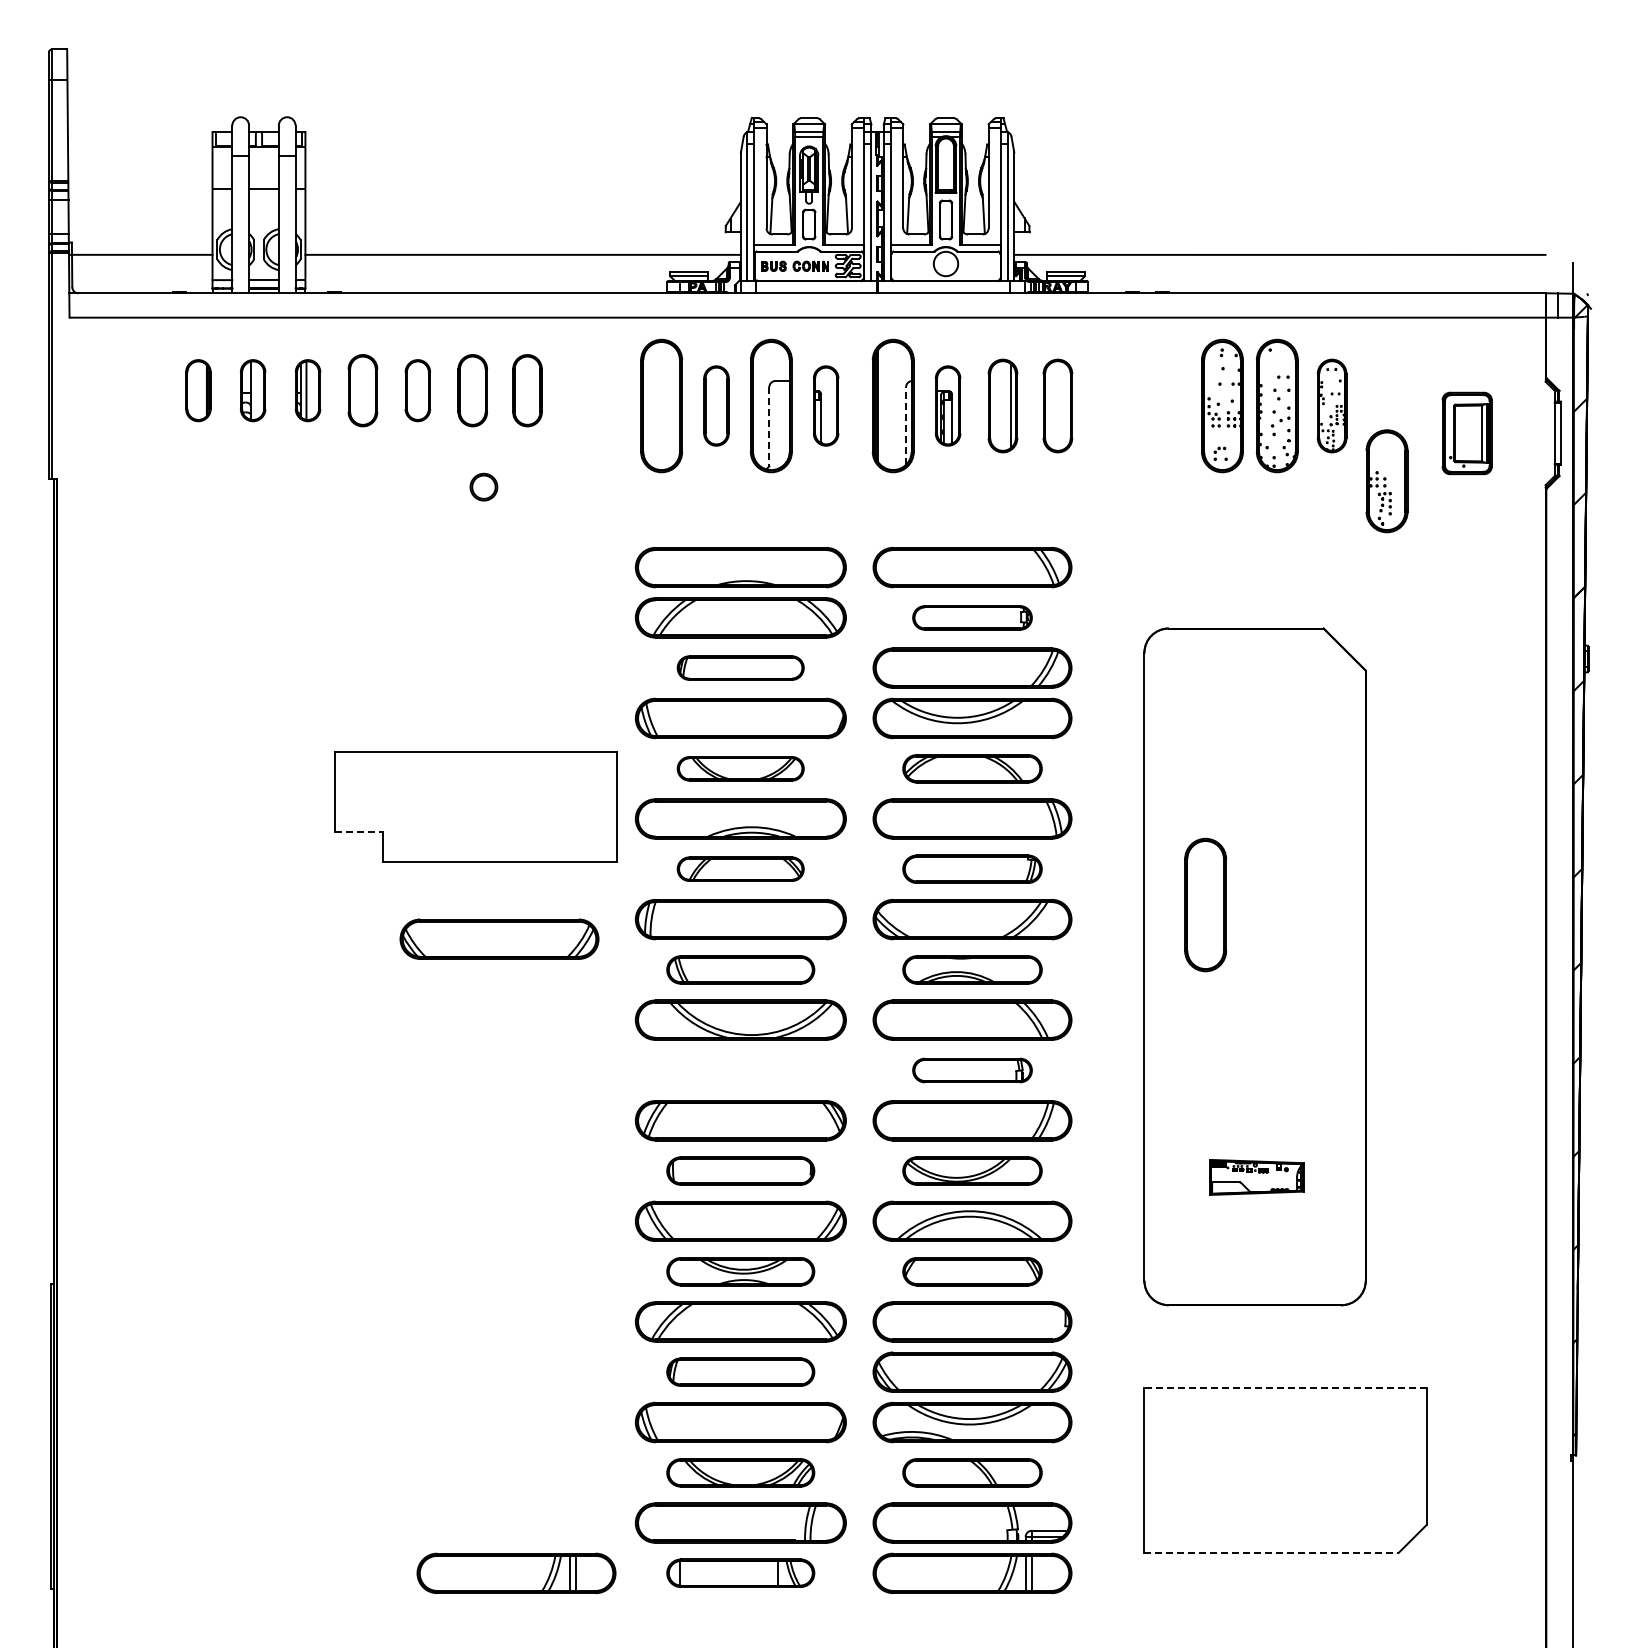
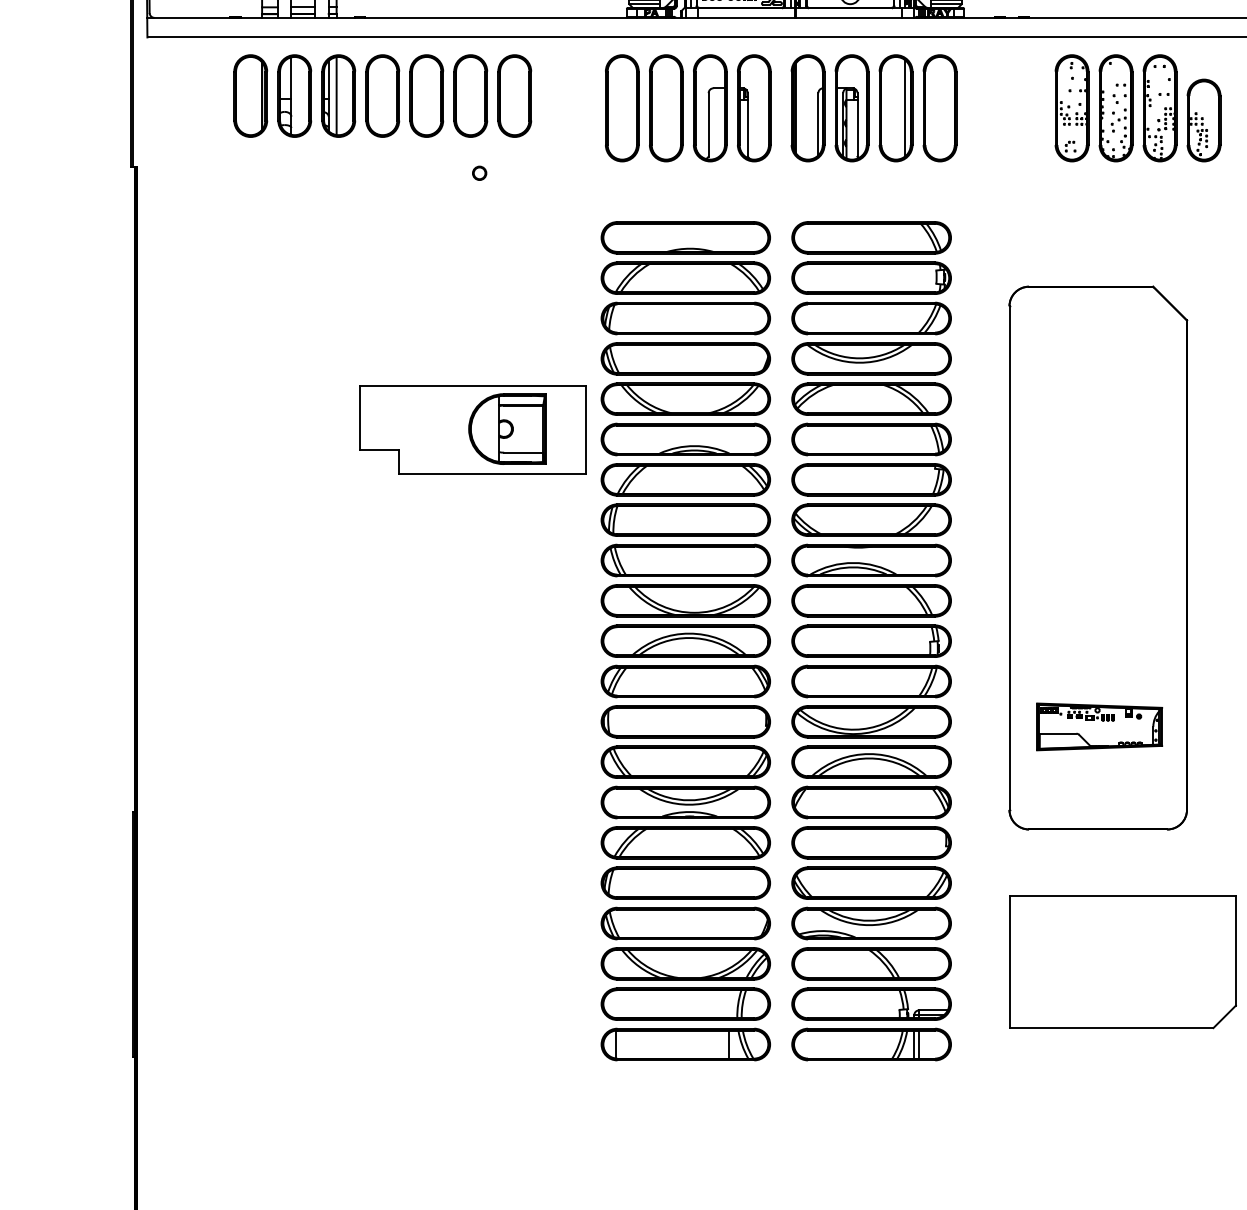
part: (198, 390) -> (250, 95), size x1.67
part: (252, 390) -> (294, 95), size x1.67
part: (307, 390) -> (338, 95), size x1.67
part: (362, 390) -> (382, 95), size x1.43
part: (417, 390) -> (426, 95), size x1.67
part: (472, 390) -> (470, 95), size x1.43
part: (527, 390) -> (514, 95), size x1.43
part: (716, 405) -> (666, 107), size x1.67
part: (825, 405) -> (753, 107), size x1.67
part: (947, 405) -> (851, 107), size x1.67
part: (1002, 405) -> (895, 107), size x1.43
part: (1057, 405) -> (939, 107), size x1.43
part: (1331, 405) -> (1159, 107), size x1.43
line: (906, 425) -> (818, 123), dashed -> solid
line: (769, 426) -> (708, 124), dashed -> solid
part: (1386, 481) -> (1203, 120), moved
part: (483, 486) -> (479, 172), size x0.62
part: (972, 617) -> (871, 277), size x1.67
part: (740, 667) -> (685, 318), size x1.67
part: (740, 768) -> (685, 399), size x1.67
part: (972, 768) -> (871, 399), size x1.43
part: (518, 805) -> (507, 428), added
line: (359, 831) -> (379, 449), dashed -> solid
part: (740, 868) -> (685, 479), size x1.67
part: (972, 868) -> (871, 479), size x1.43
part: (1205, 904) -> (1058, 508), removed
part: (499, 938) -> (492, 535), removed
part: (740, 969) -> (685, 560), size x1.43
part: (972, 969) -> (871, 560), size x1.43
part: (740, 1070) -> (685, 641), added
part: (972, 1070) -> (871, 641), size x1.67
part: (740, 1170) -> (685, 721), size x1.43
part: (972, 1170) -> (871, 721), size x1.43
part: (1256, 1177) -> (1099, 727), size x1.67
part: (740, 1271) -> (685, 802), size x1.43
part: (972, 1271) -> (871, 802), size x1.43
part: (740, 1371) -> (685, 882), size x1.43
line: (1285, 1388) -> (1122, 896), dashed -> solid
part: (740, 1472) -> (685, 963), size x1.43
part: (972, 1472) -> (871, 963), size x1.43
line: (1272, 1552) -> (1112, 1027), dashed -> solid
part: (516, 1572) -> (505, 1043), removed
part: (740, 1572) -> (685, 1043), size x1.43

